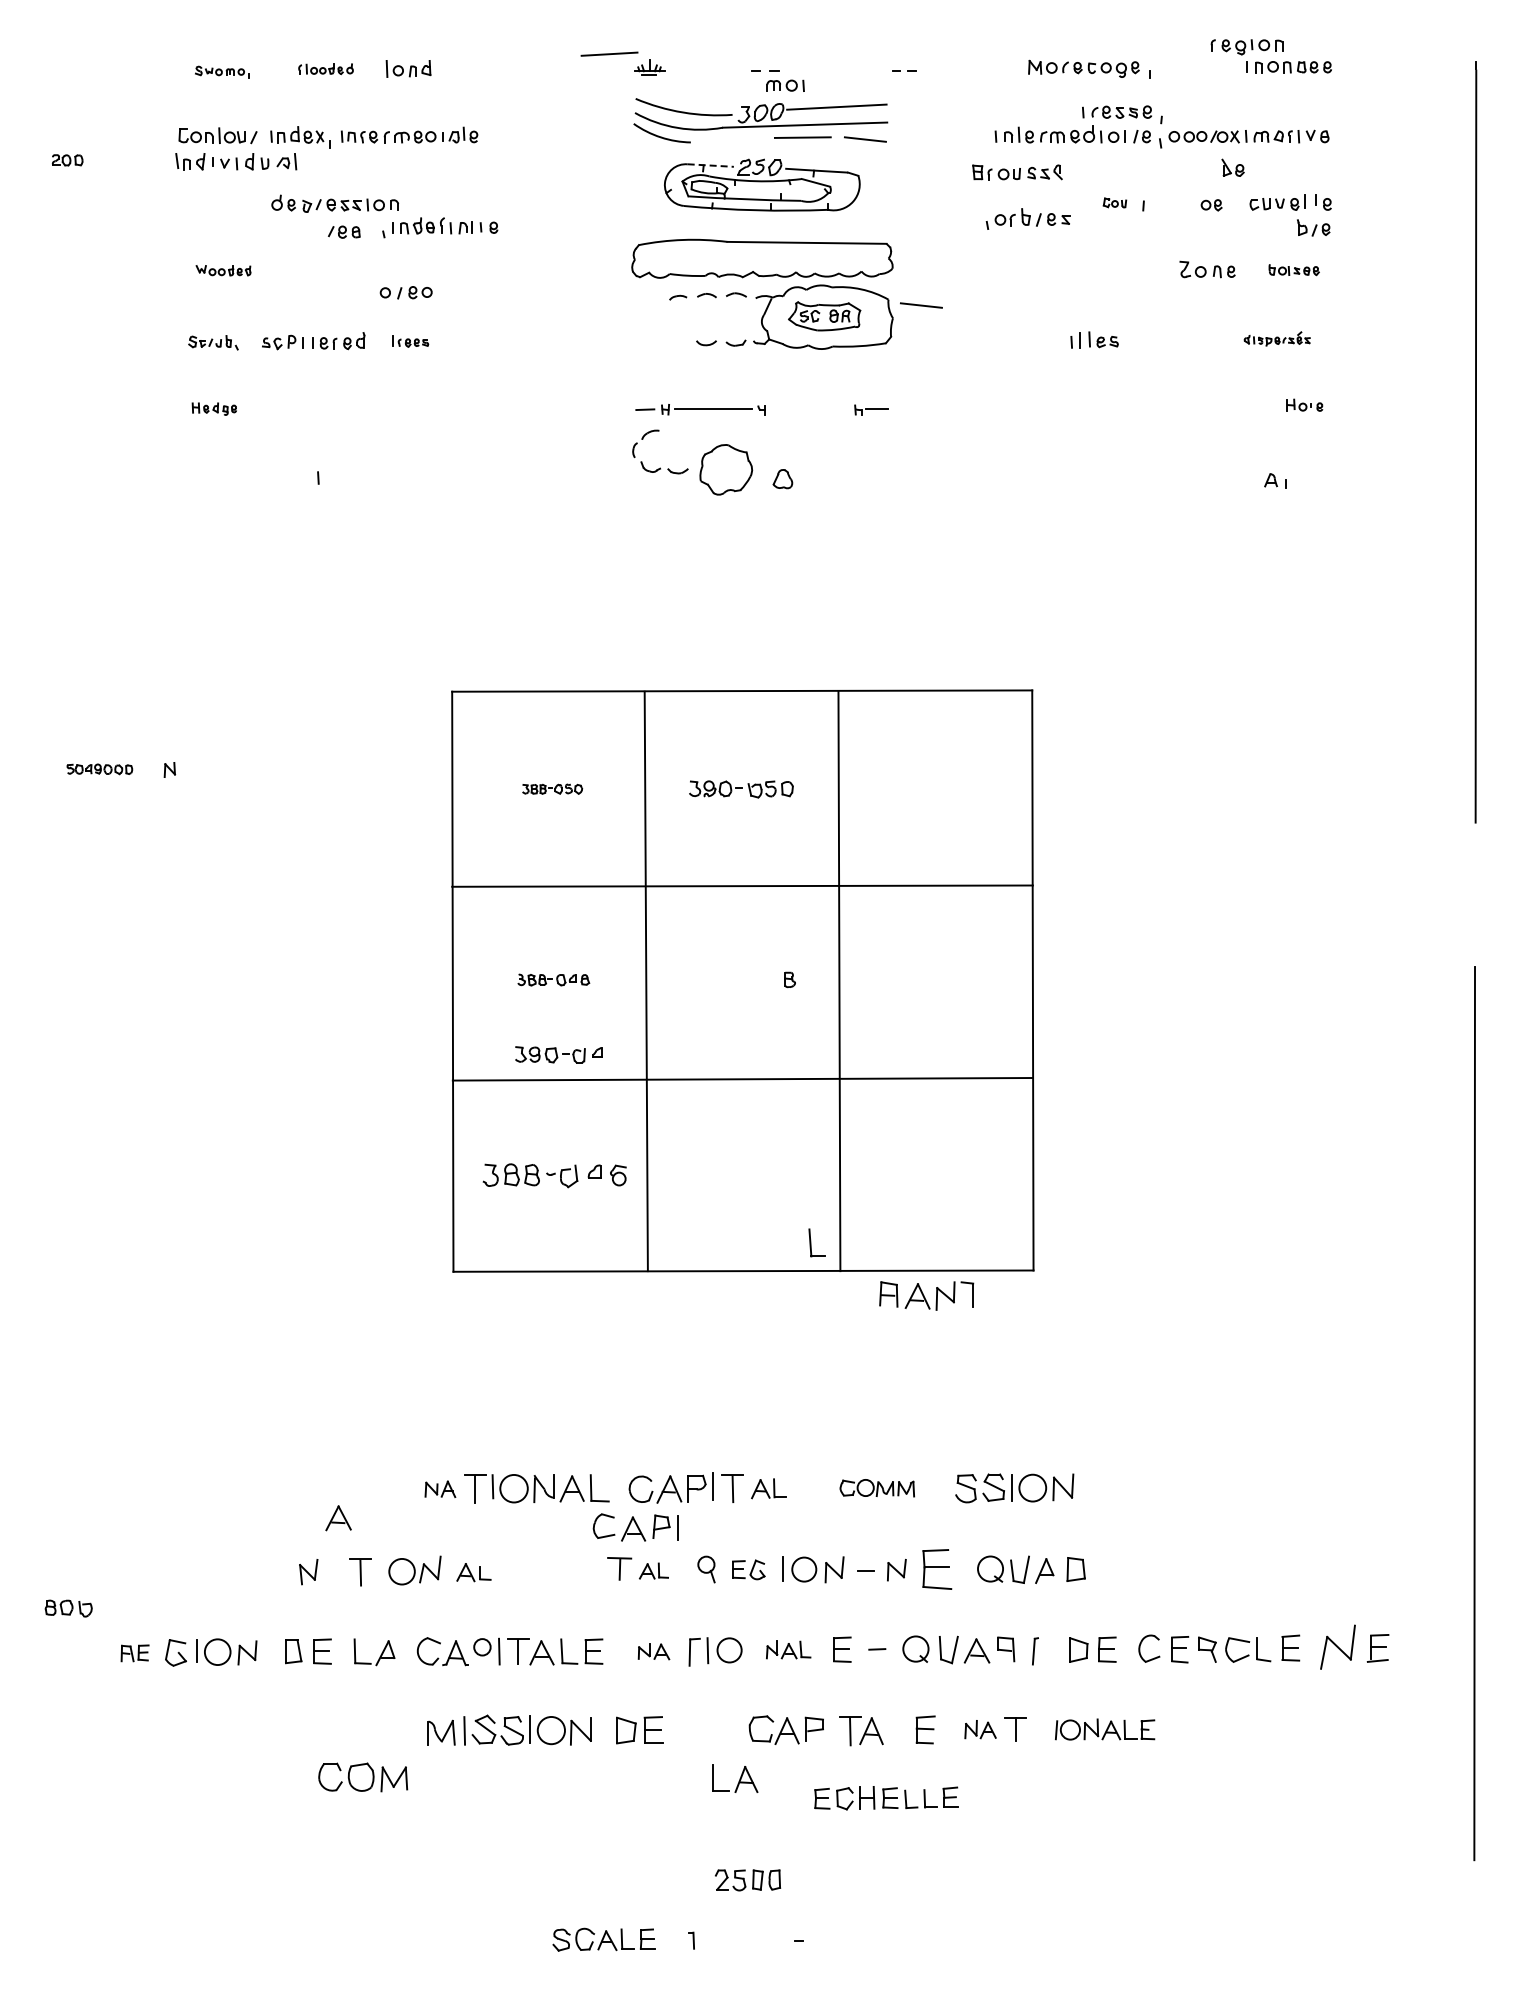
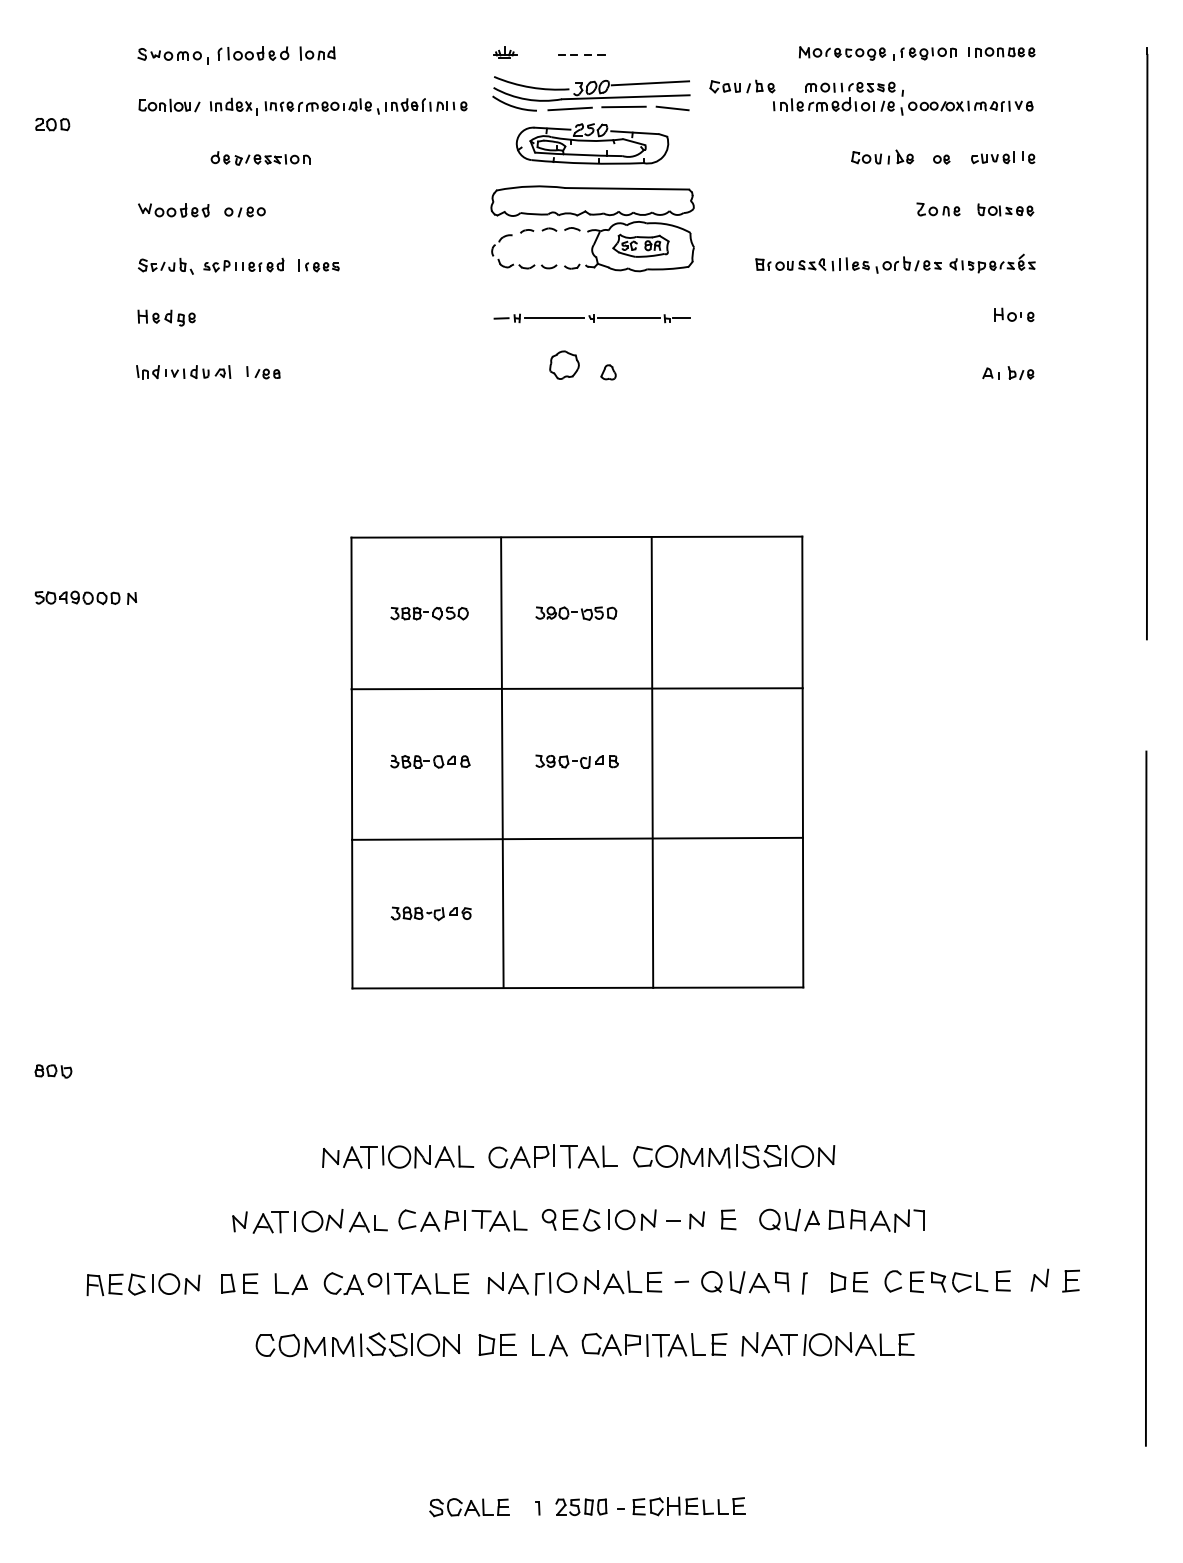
part: (1246, 47) -> (928, 54), moved
line: (609, 53) -> (570, 108), moved
part: (325, 69) -> (253, 54), size x1.67
line: (907, 70) -> (570, 54), moved
part: (222, 72) -> (172, 56), size x1.67
part: (785, 85) -> (820, 87), moved
part: (955, 110) -> (742, 85), added
part: (67, 160) -> (52, 124), size x1.43
part: (236, 161) -> (183, 371), moved
line: (711, 165) -> (553, 128), dashed -> solid
part: (1232, 167) -> (904, 156), moved
part: (1017, 172) -> (790, 264), moved
part: (1114, 202) -> (866, 157), size x1.67
part: (1027, 218) -> (908, 264), moved
part: (440, 227) -> (422, 106), moved
part: (1313, 227) -> (1020, 372), moved
part: (344, 231) -> (267, 373), moved
part: (1294, 269) -> (1006, 209), size x1.43
part: (223, 270) -> (173, 210), size x1.67
part: (405, 292) -> (244, 211), moved
line: (921, 305) -> (716, 237), removed
part: (1277, 338) -> (992, 263), size x1.67
part: (410, 341) -> (319, 265), size x1.43
part: (213, 342) -> (165, 266), size x1.43
part: (1304, 405) -> (1013, 315), size x1.43
part: (214, 408) -> (166, 317), size x1.67
line: (809, 409) -> (629, 318), added
part: (660, 467) -> (513, 263), moved
part: (726, 469) -> (564, 364), size x0.71
part: (99, 769) -> (77, 598), size x1.67
part: (552, 788) -> (429, 612), size x1.67
part: (553, 979) -> (430, 761), size x1.43
part: (558, 1054) -> (569, 761), moved
part: (554, 1175) -> (431, 913), size x0.71
part: (816, 1242) -> (697, 1344), moved
part: (926, 1295) -> (887, 1220), moved
line: (948, 1486) -> (737, 1155), added
part: (877, 1487) -> (682, 1156), size x1.67
part: (768, 1488) -> (597, 1156), size x1.43
part: (440, 1489) -> (342, 1157), size x1.67
part: (338, 1518) -> (263, 1223), moved
part: (635, 1527) -> (431, 1220), moved
part: (748, 1569) -> (581, 1219), size x1.43
part: (937, 1569) -> (728, 1219), size x0.62
part: (653, 1570) -> (507, 1220), size x1.67
line: (379, 1571) -> (294, 1221), added
part: (473, 1572) -> (368, 1222), size x1.43
part: (68, 1608) -> (53, 1071), moved
part: (1337, 1646) -> (1039, 1279), size x0.62
part: (788, 1649) -> (612, 1282), size x1.67
part: (653, 1651) -> (507, 1283), size x1.67
part: (134, 1653) -> (104, 1285), size x1.67
part: (980, 1729) -> (762, 1344), size x1.67
part: (1104, 1729) -> (858, 1344), size x1.43
line: (832, 1730) -> (647, 1344), added
part: (363, 1777) -> (291, 1345), moved
part: (735, 1778) -> (549, 1344), moved
part: (886, 1798) -> (689, 1506), moved
part: (748, 1880) -> (581, 1507), moved

